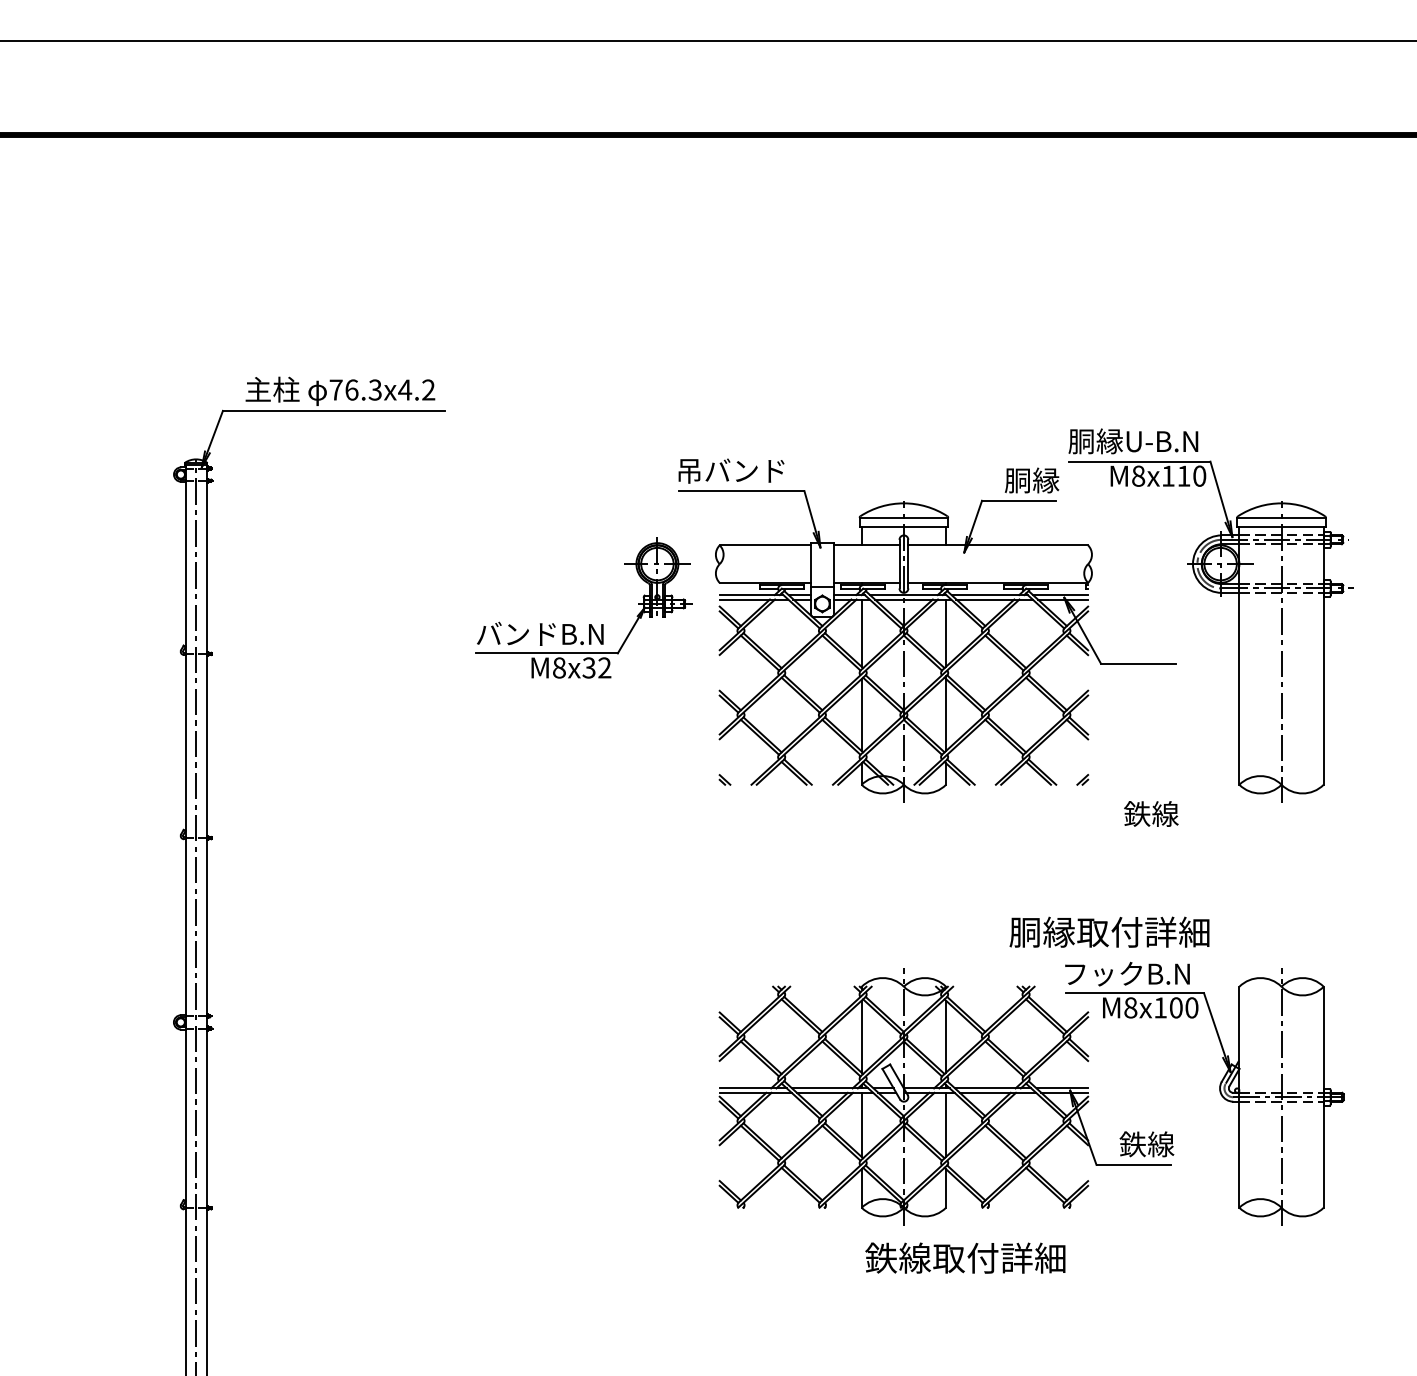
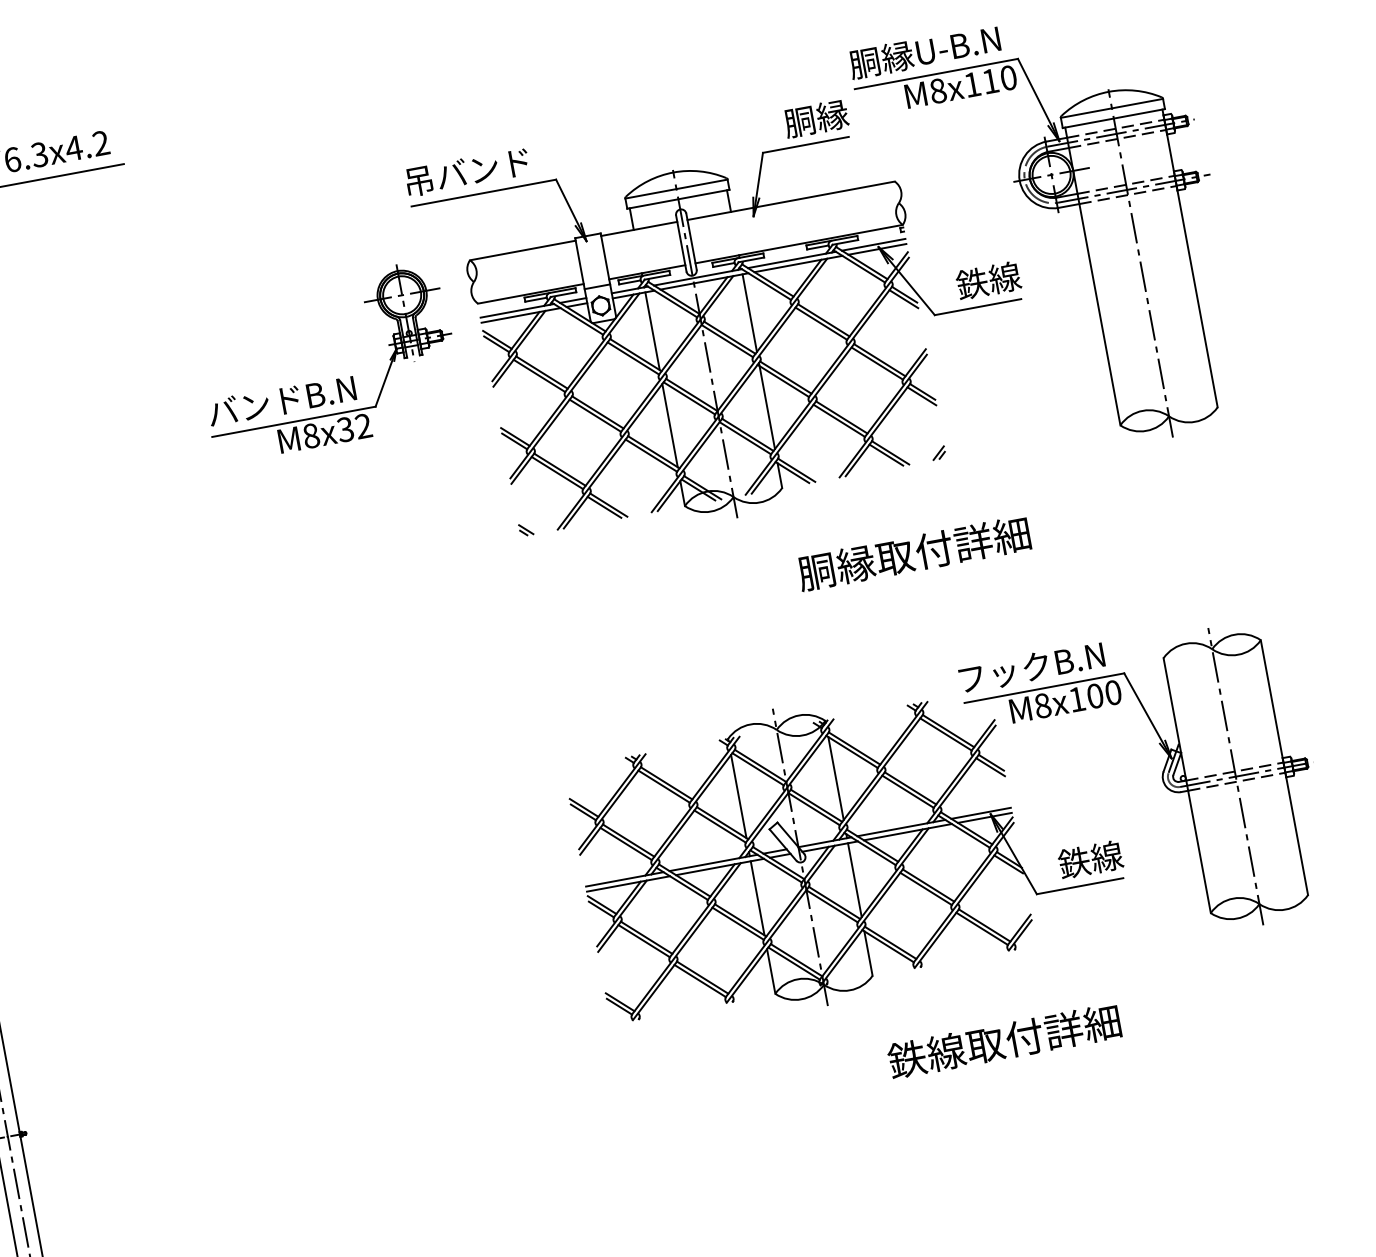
text: (1151, 813) -> (988, 280), moved
text: (1109, 931) -> (913, 552), moved
text: (965, 1257) -> (1004, 1040), moved

